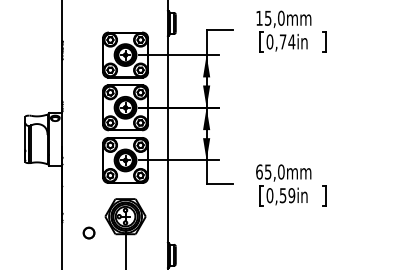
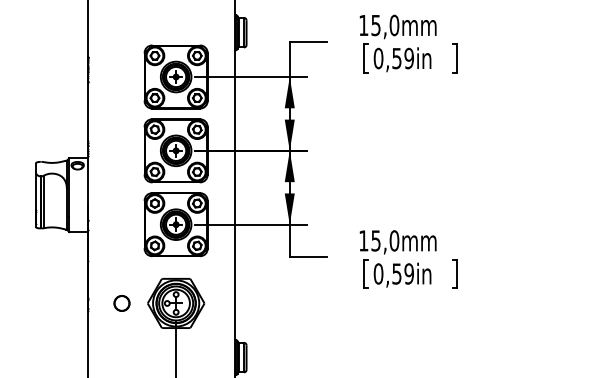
text: (287, 41) -> (403, 58), 0,74in -> 0,59in
text: (259, 171) -> (363, 240), 65,0mm -> 15,0mm
circle: (88, 233) -> (121, 303), moved

